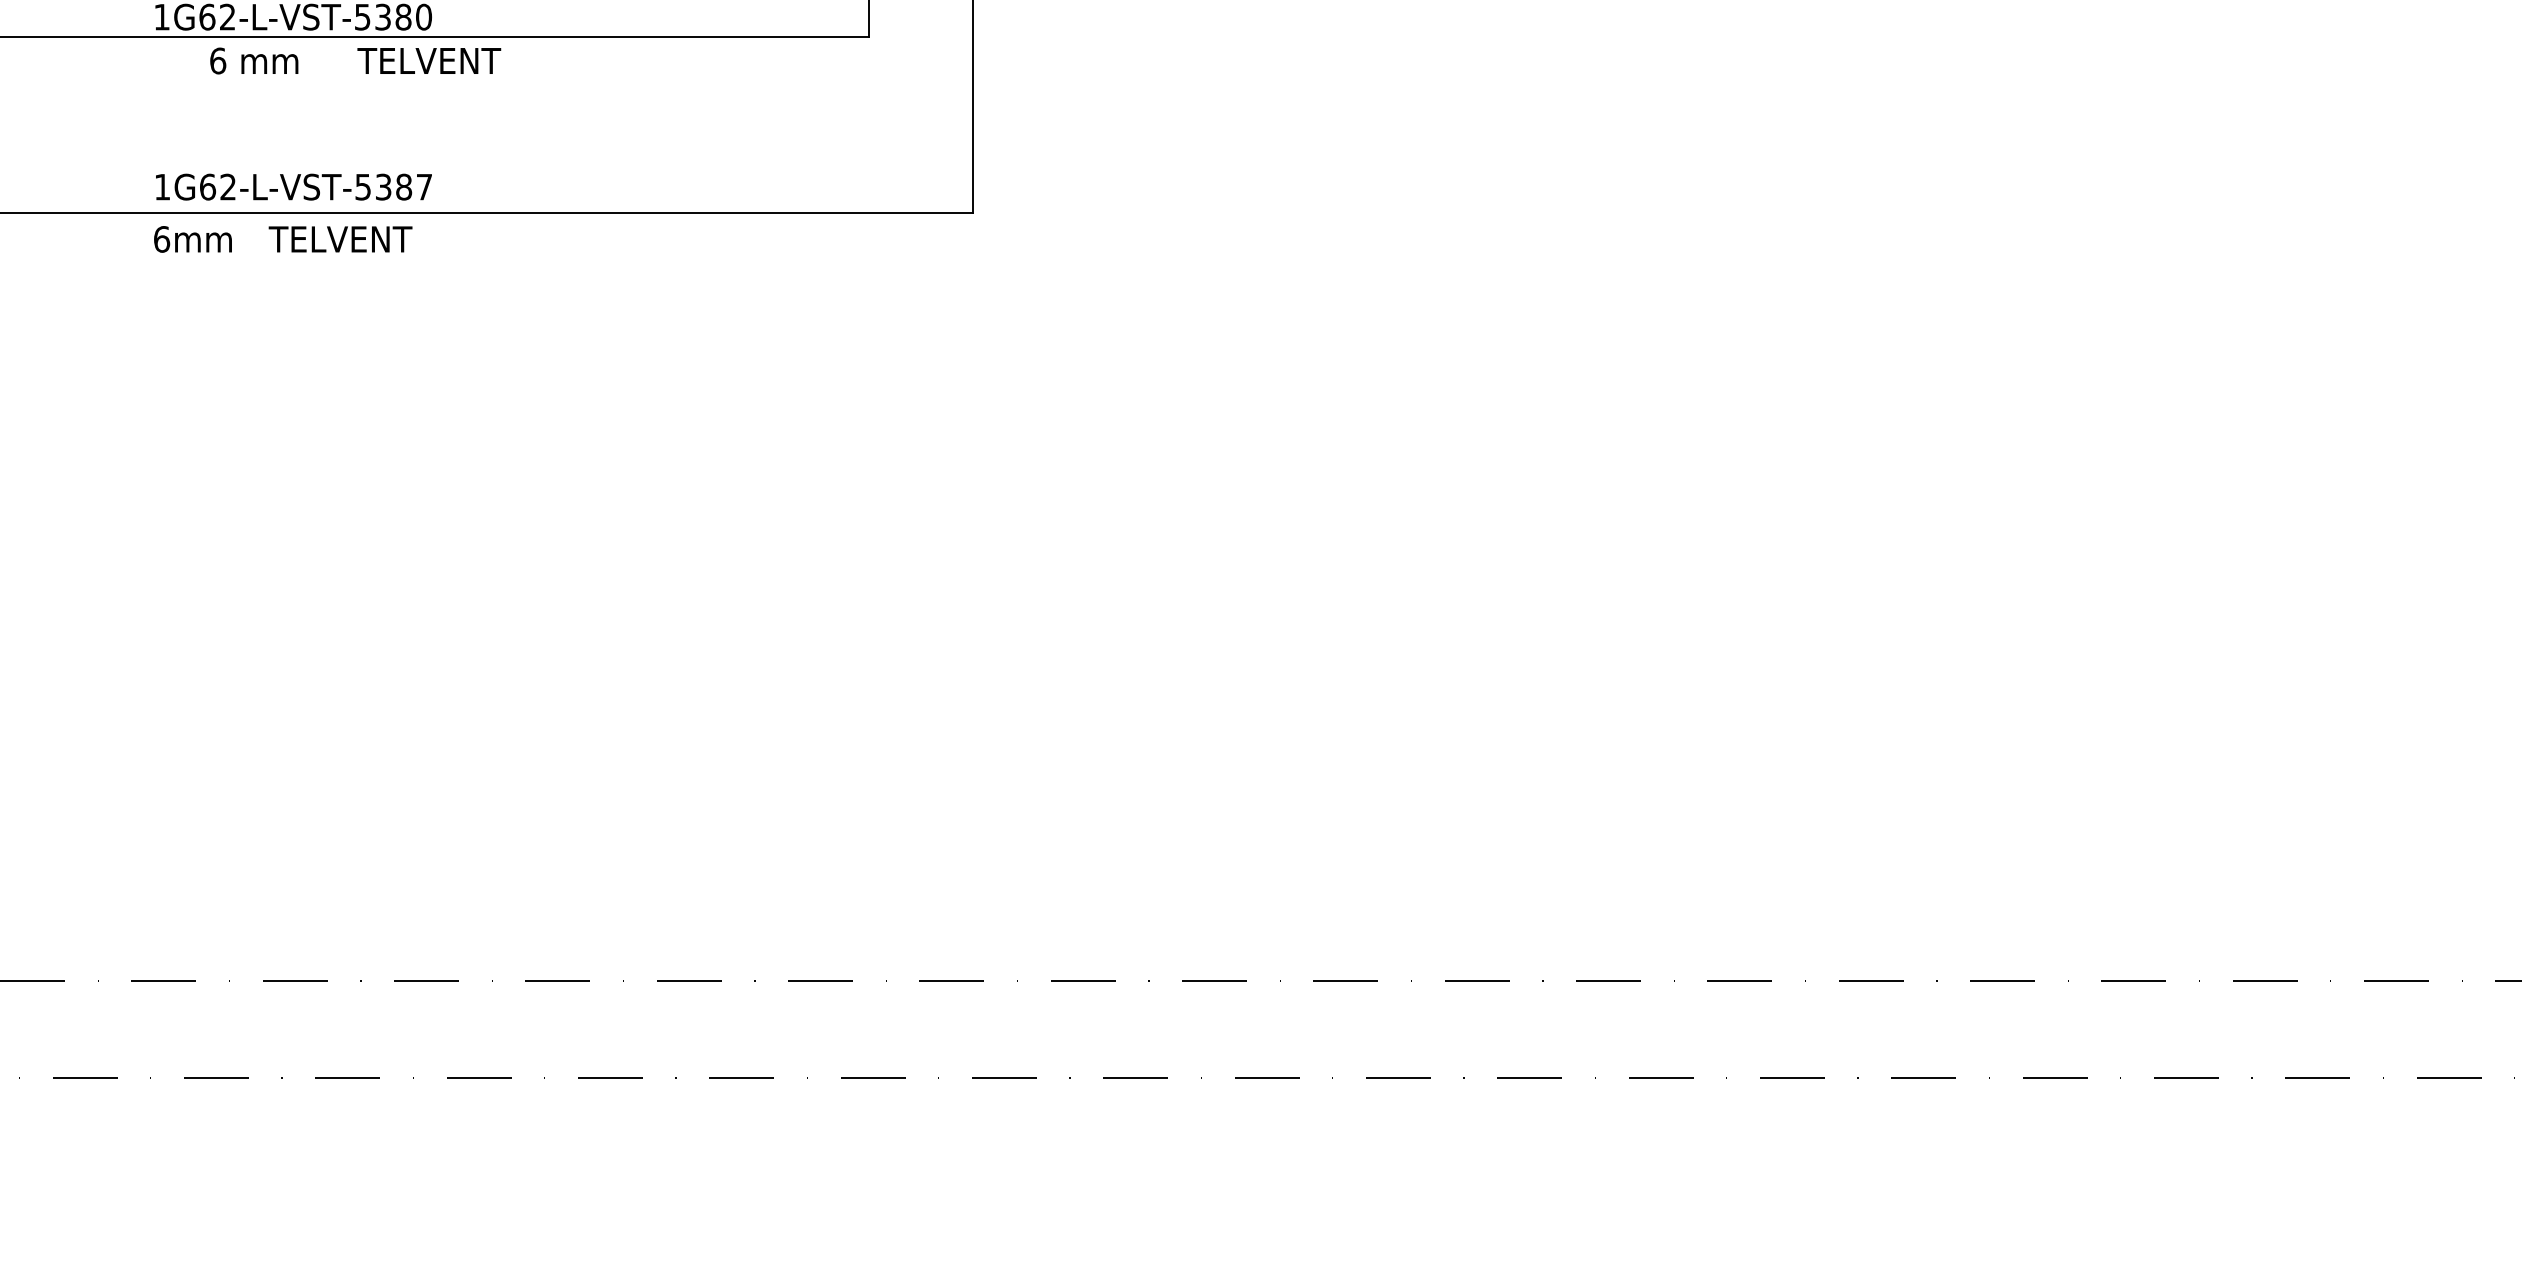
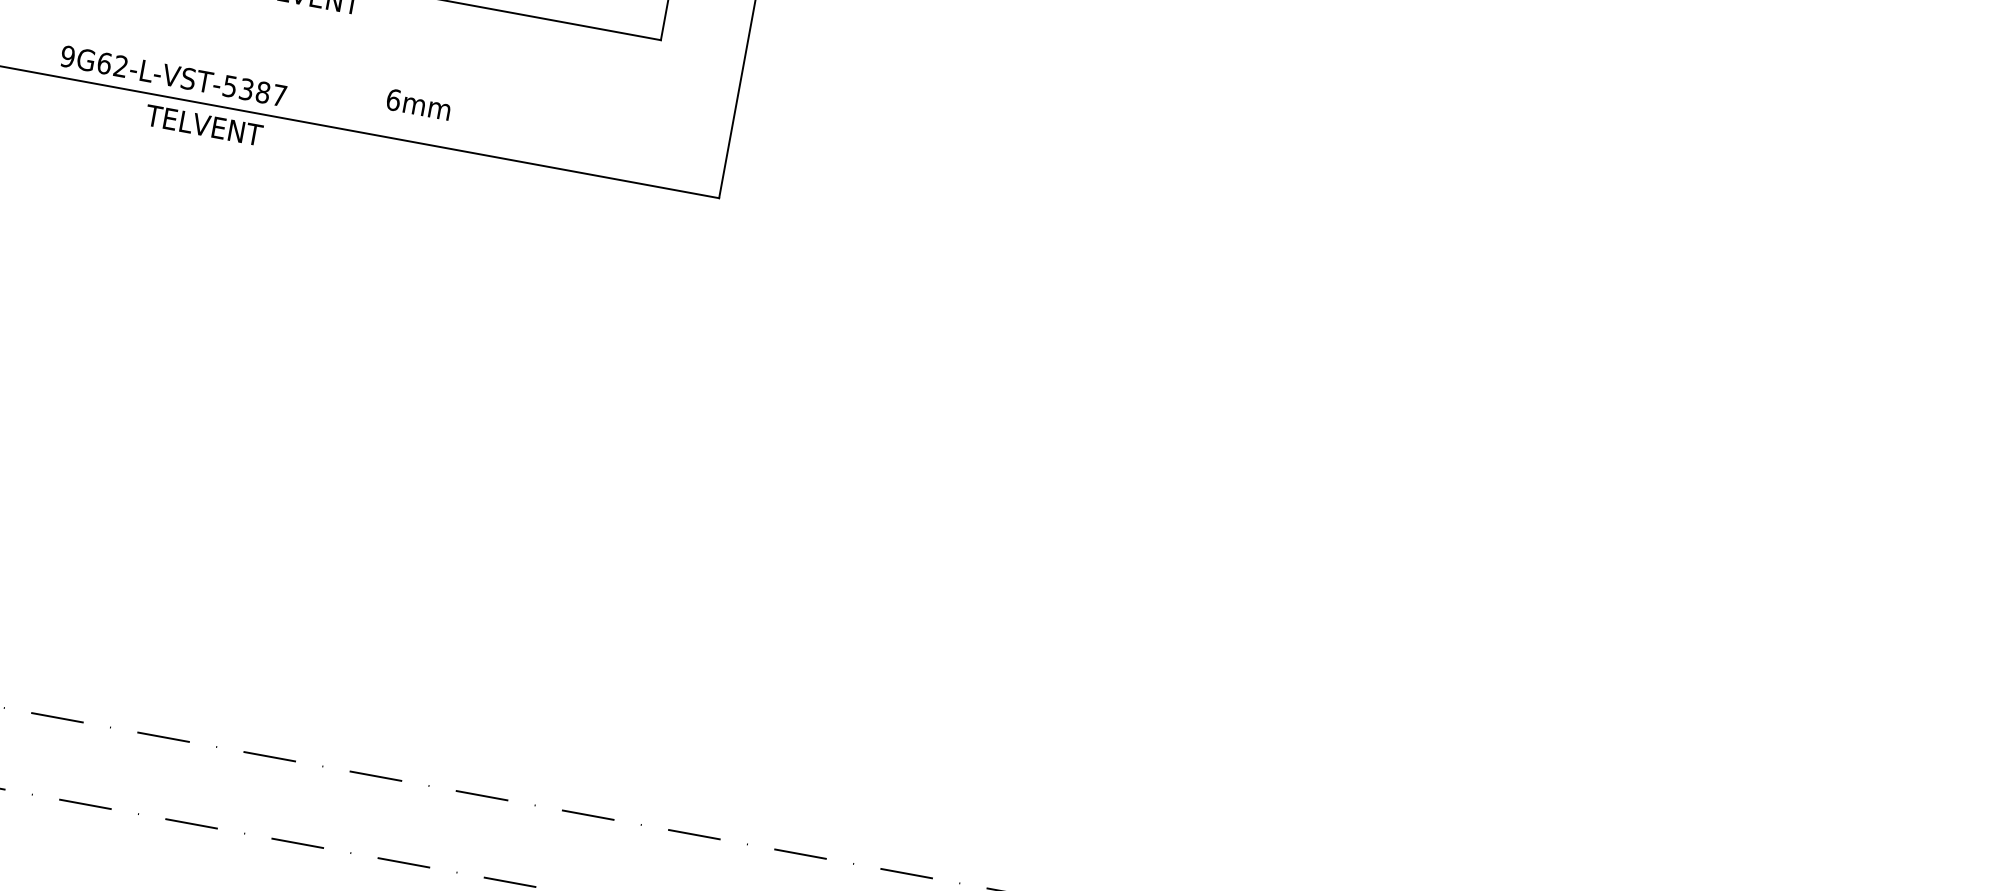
text: (162, 186) -> (67, 56), 1G62-L-VST-5387 -> 9G62-L-VST-5387
text: (192, 239) -> (418, 104), moved

